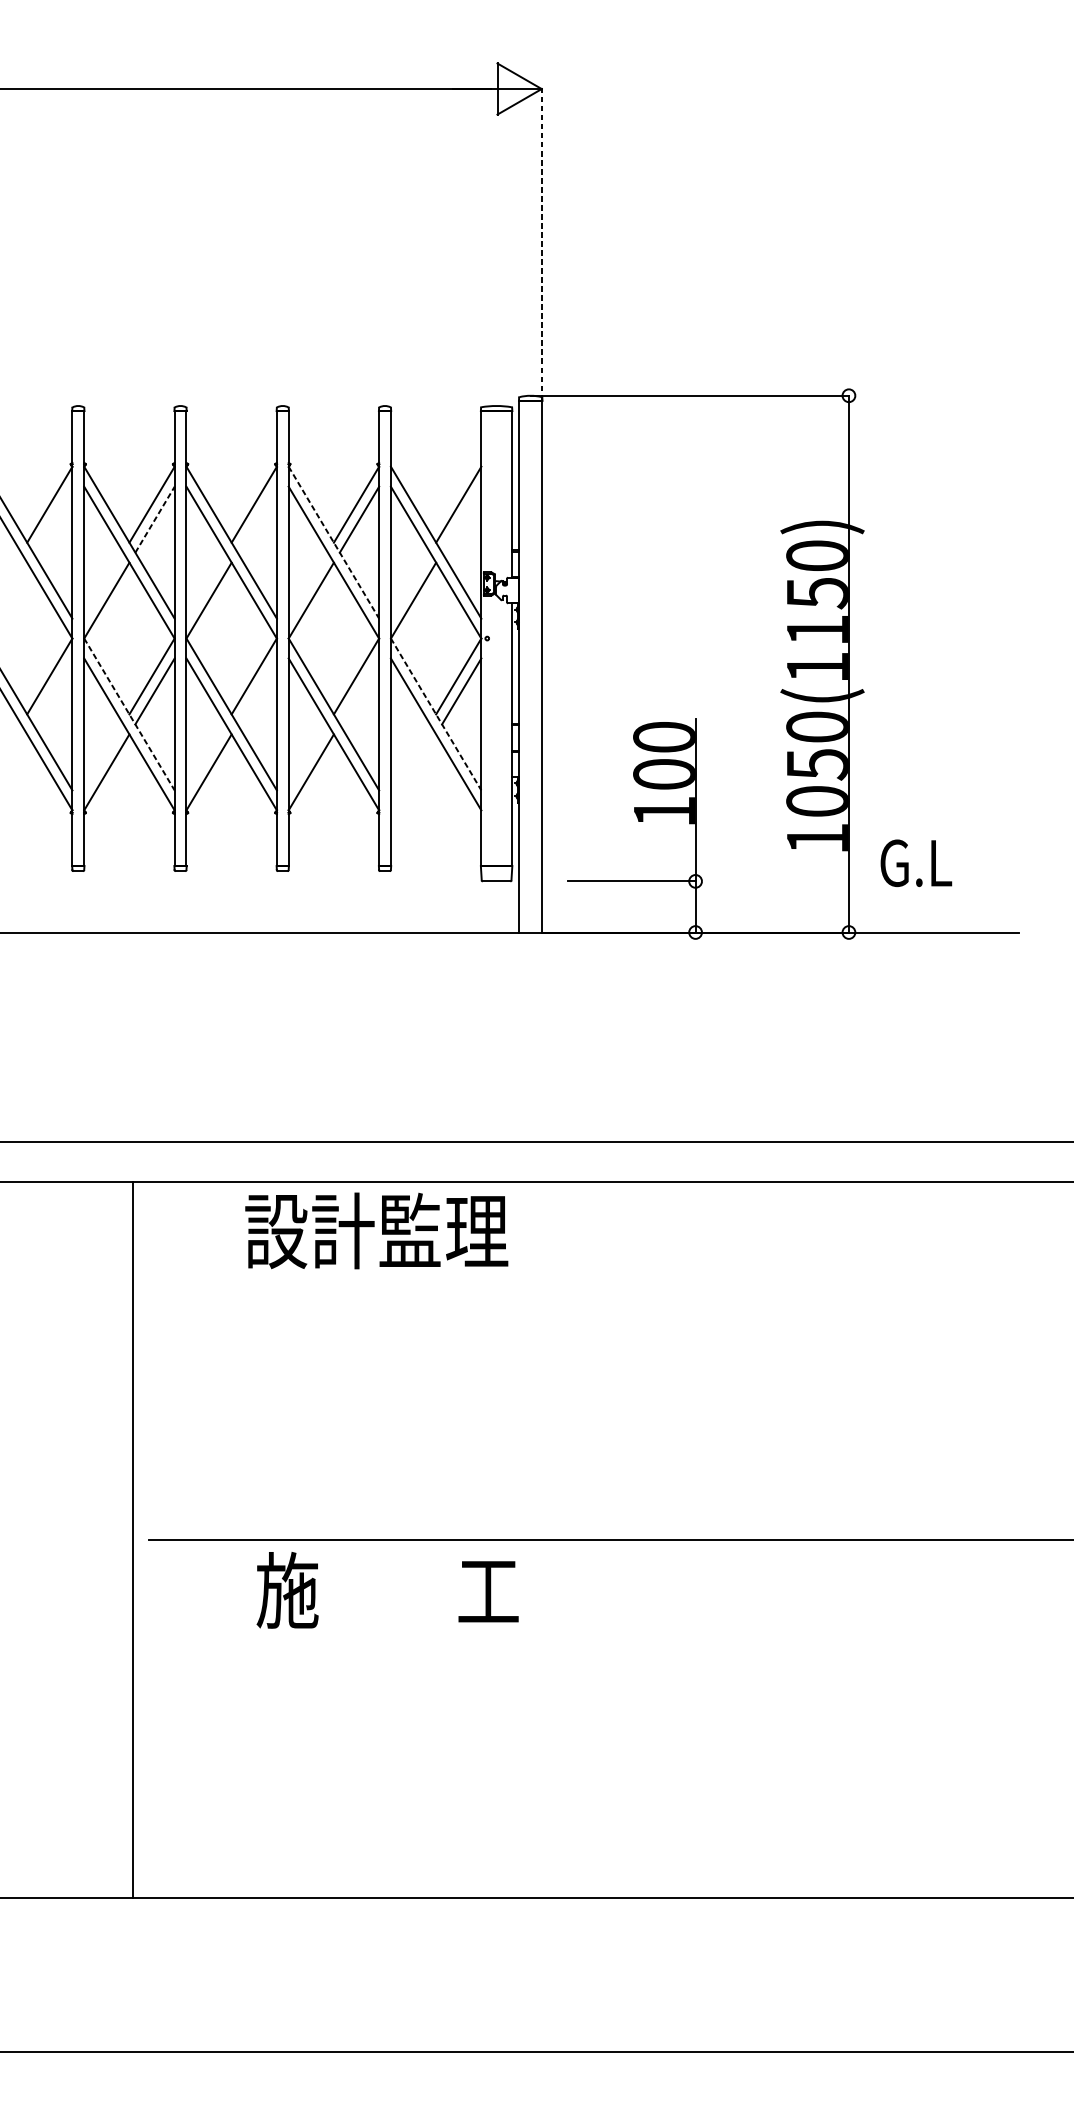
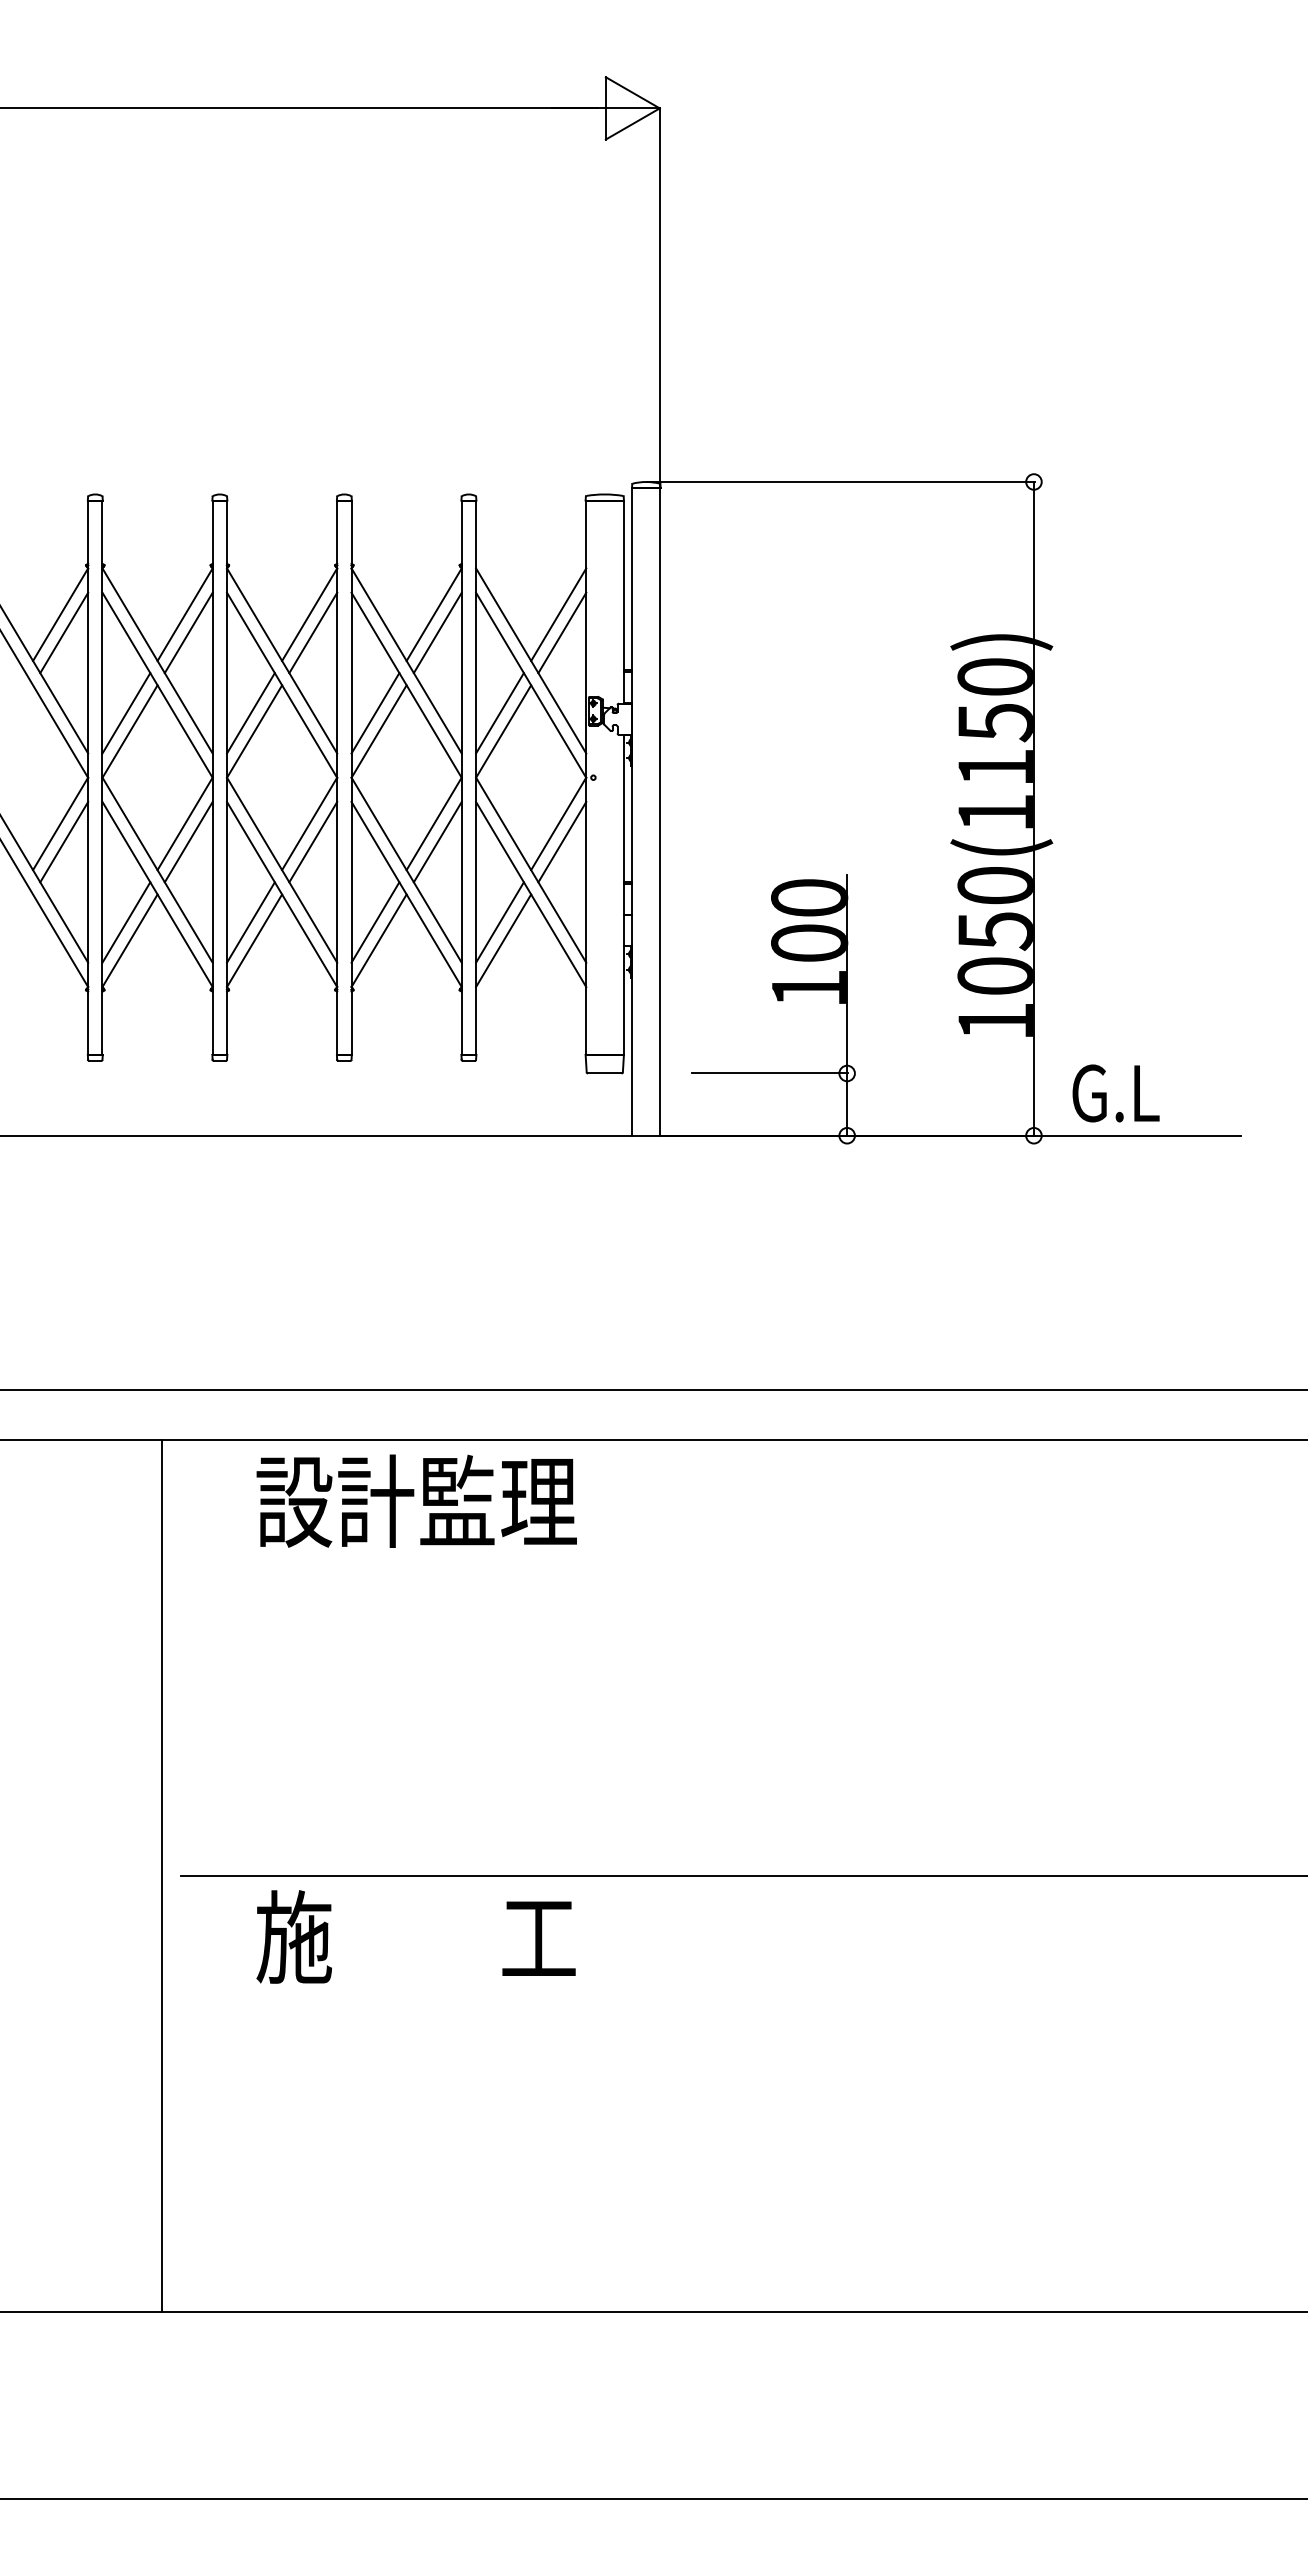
line: (541, 244) -> (659, 297), dashed -> solid
line: (53, 519) -> (64, 632), added
line: (154, 519) -> (188, 632), dashed -> solid
line: (257, 519) -> (313, 632), added
line: (461, 519) -> (562, 632), added
line: (333, 542) -> (406, 660), dashed -> solid
line: (103, 585) -> (126, 713), added
line: (205, 585) -> (250, 713), added
line: (308, 585) -> (375, 713), added
line: (410, 585) -> (499, 713), added
line: (53, 690) -> (64, 841), added
line: (257, 690) -> (313, 841), added
line: (359, 690) -> (437, 841), added
line: (129, 714) -> (157, 870), dashed -> solid
line: (436, 714) -> (531, 870), dashed -> solid
line: (103, 757) -> (126, 922), added
line: (205, 757) -> (250, 922), added
line: (308, 757) -> (375, 922), added
line: (410, 757) -> (499, 922), added
line: (413, 772) -> (503, 940), added
text: (915, 863) -> (1115, 1093), moved
text: (376, 1230) -> (416, 1500), moved
text: (387, 1589) -> (415, 1936), moved

